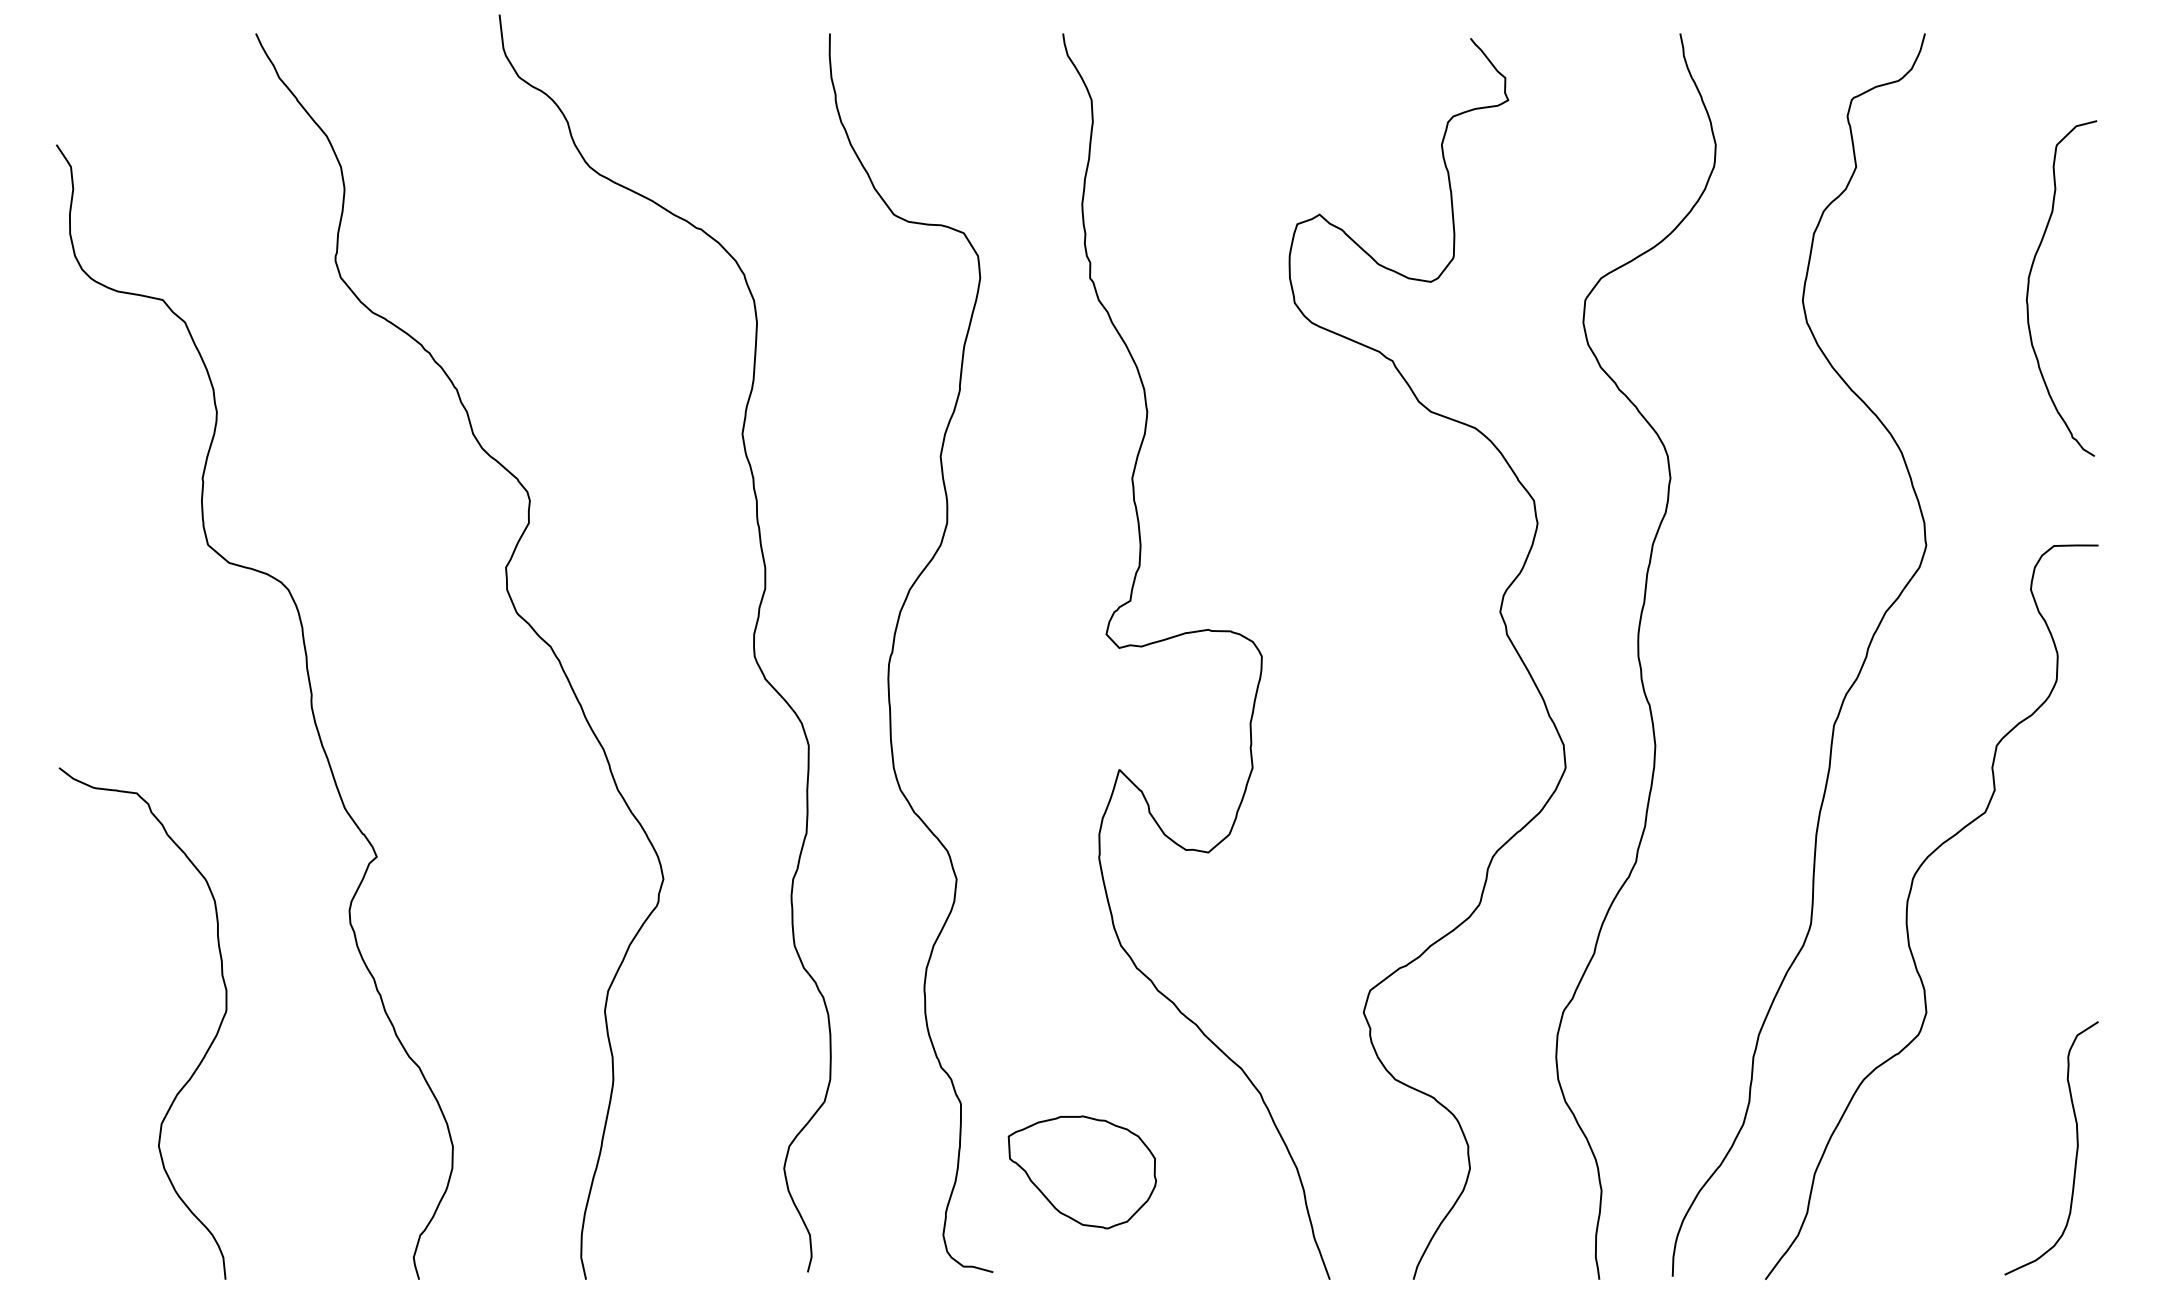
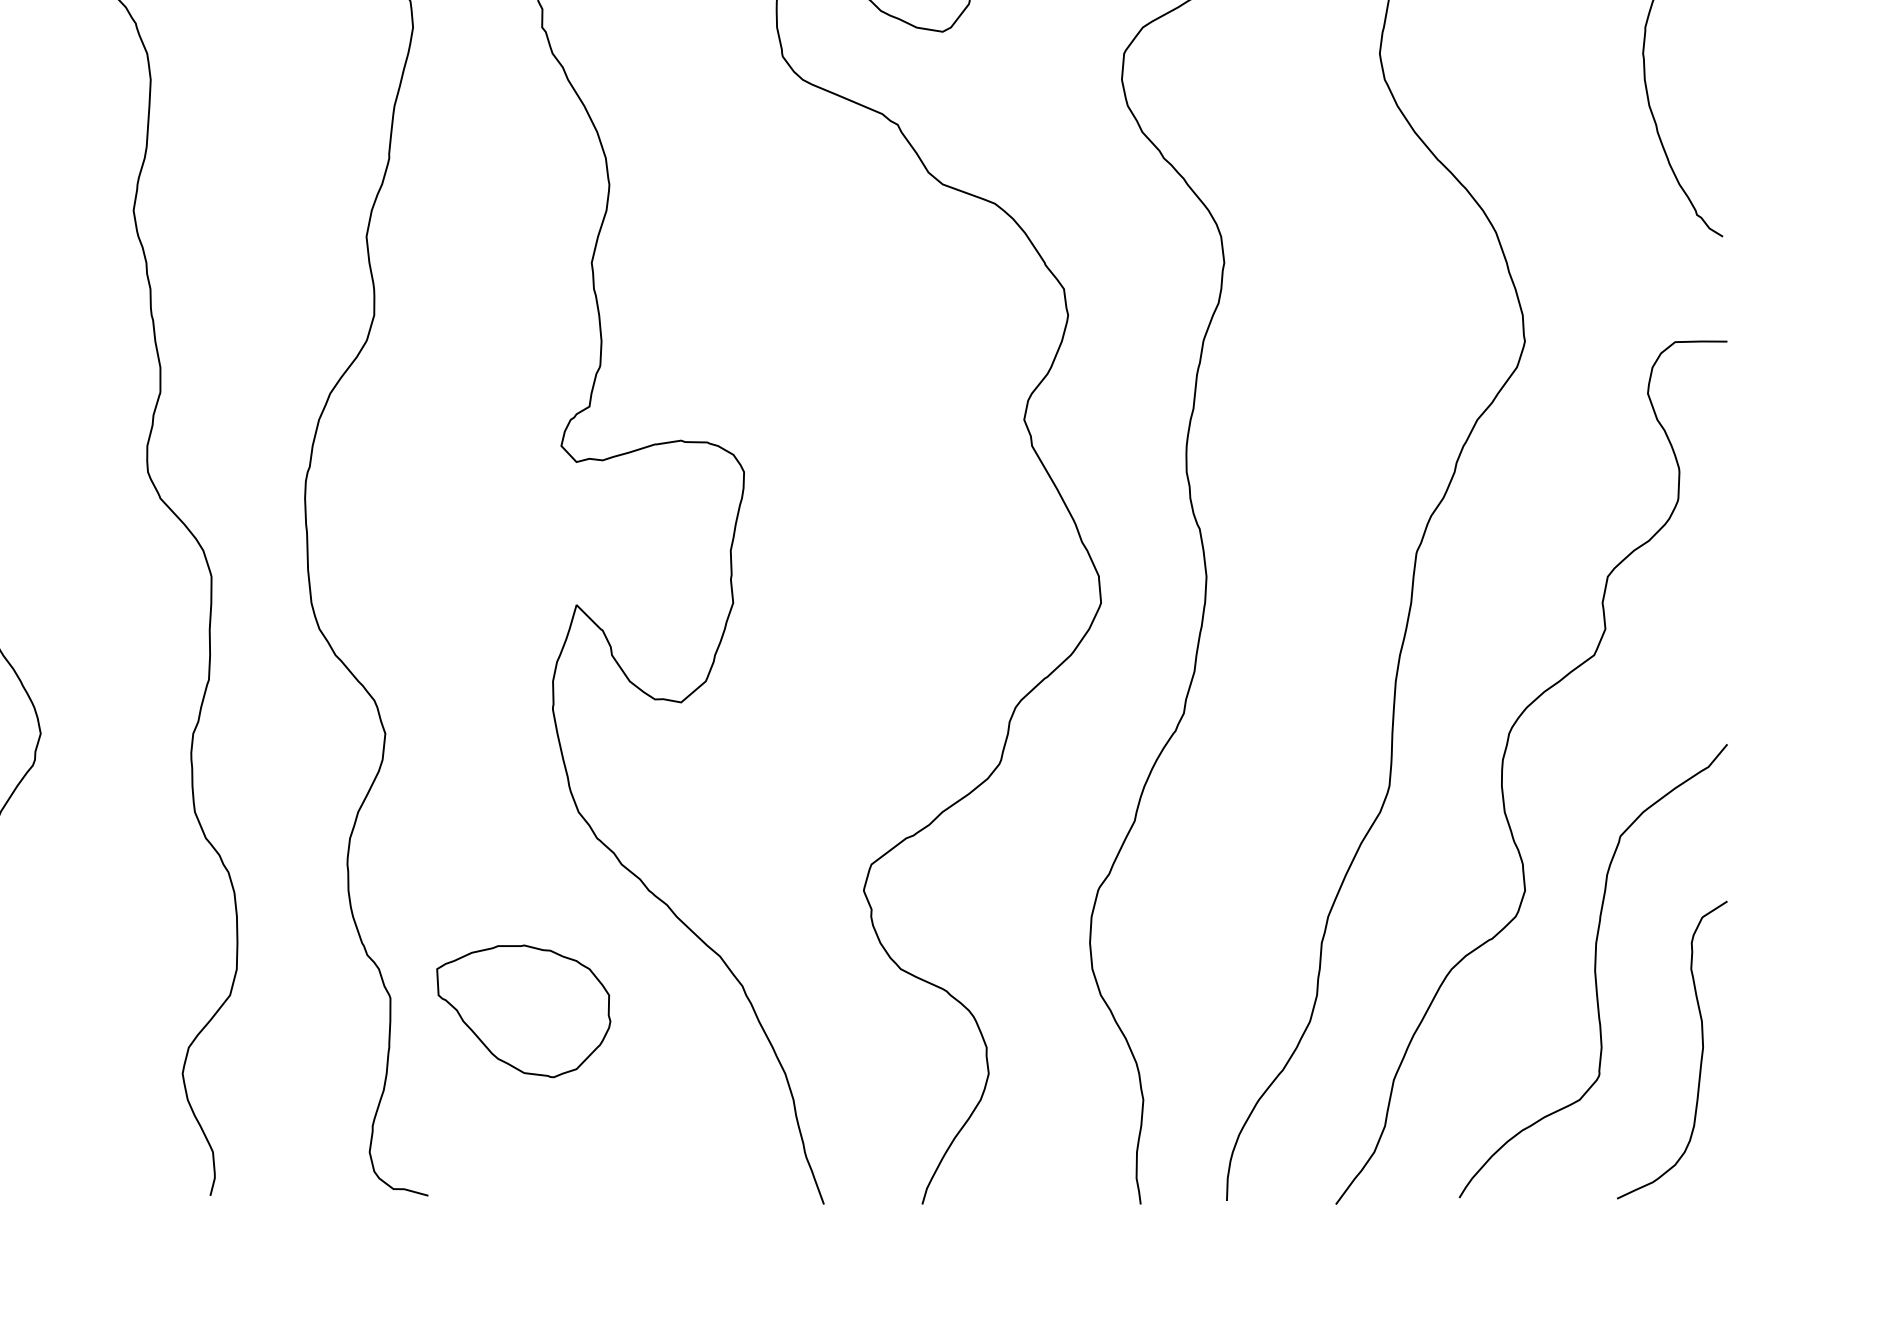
curve: (1985, 1080) -> (1594, 970), added
part: (1081, 1172) -> (522, 1011), moved

